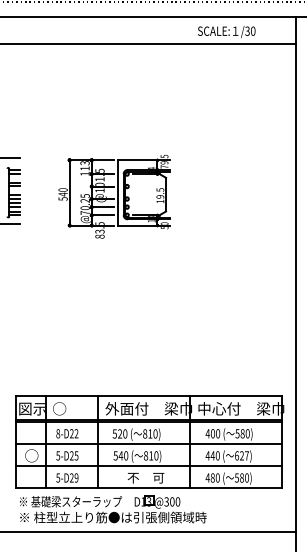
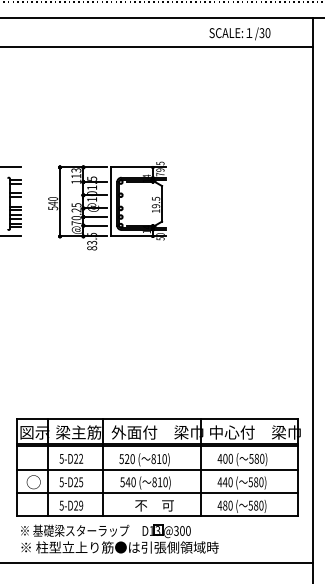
part: (114, 196) -> (107, 205), moved
text: (74, 408) -> (78, 432), ○ -> 梁主筋
text: (58, 433) -> (62, 458), 8-D22 -> 5-D22
text: (241, 455) -> (255, 481), 627) -> 580)

